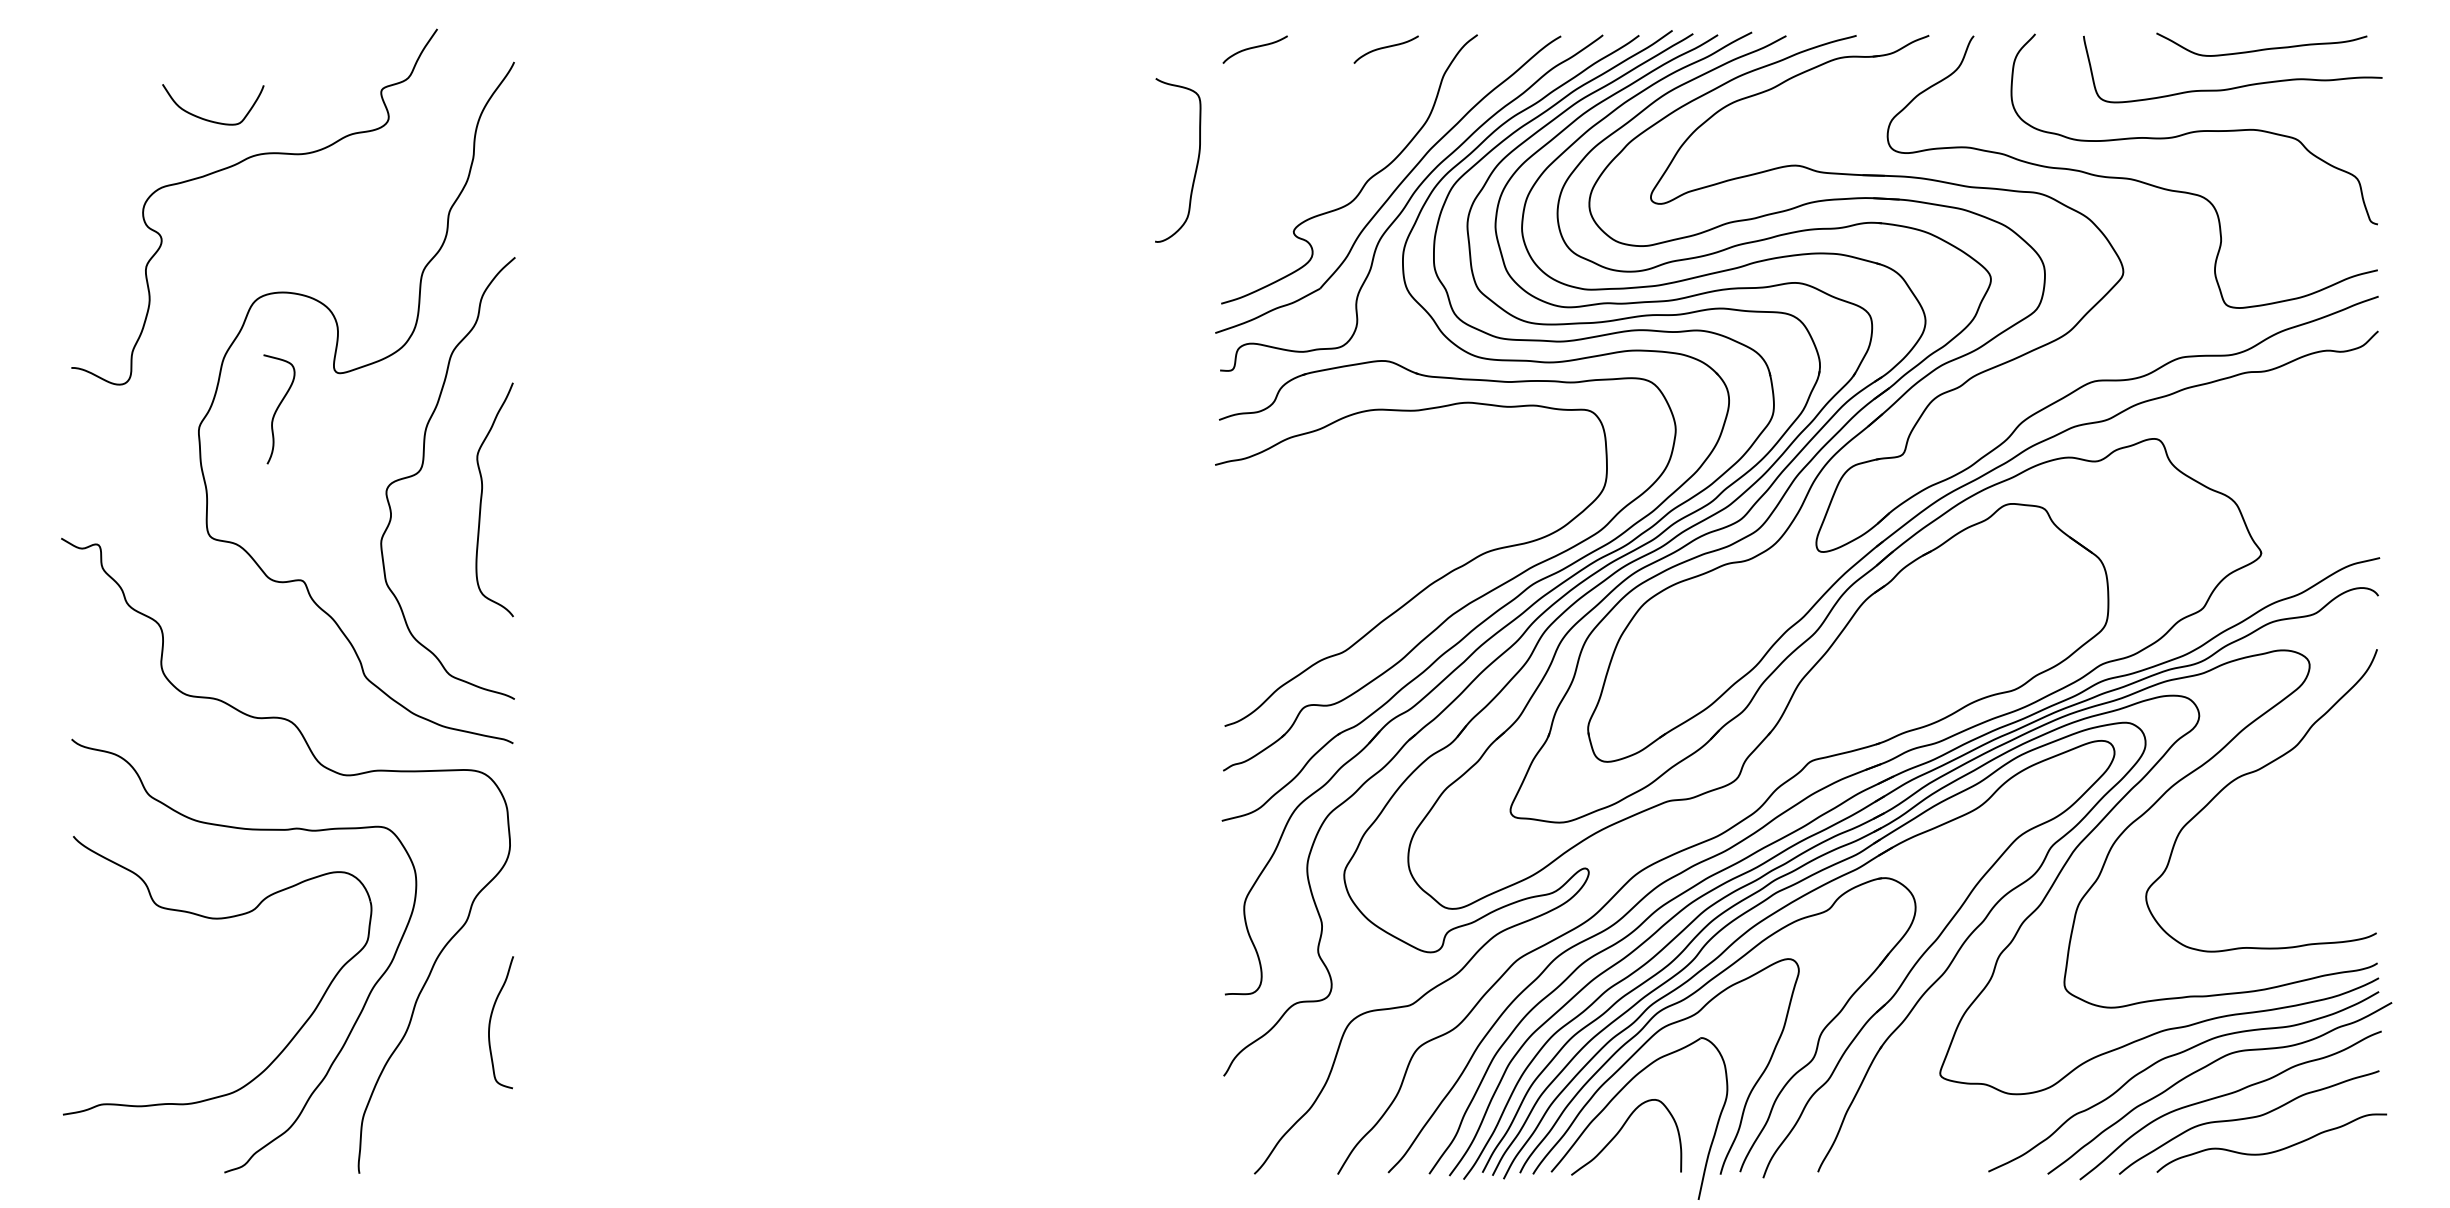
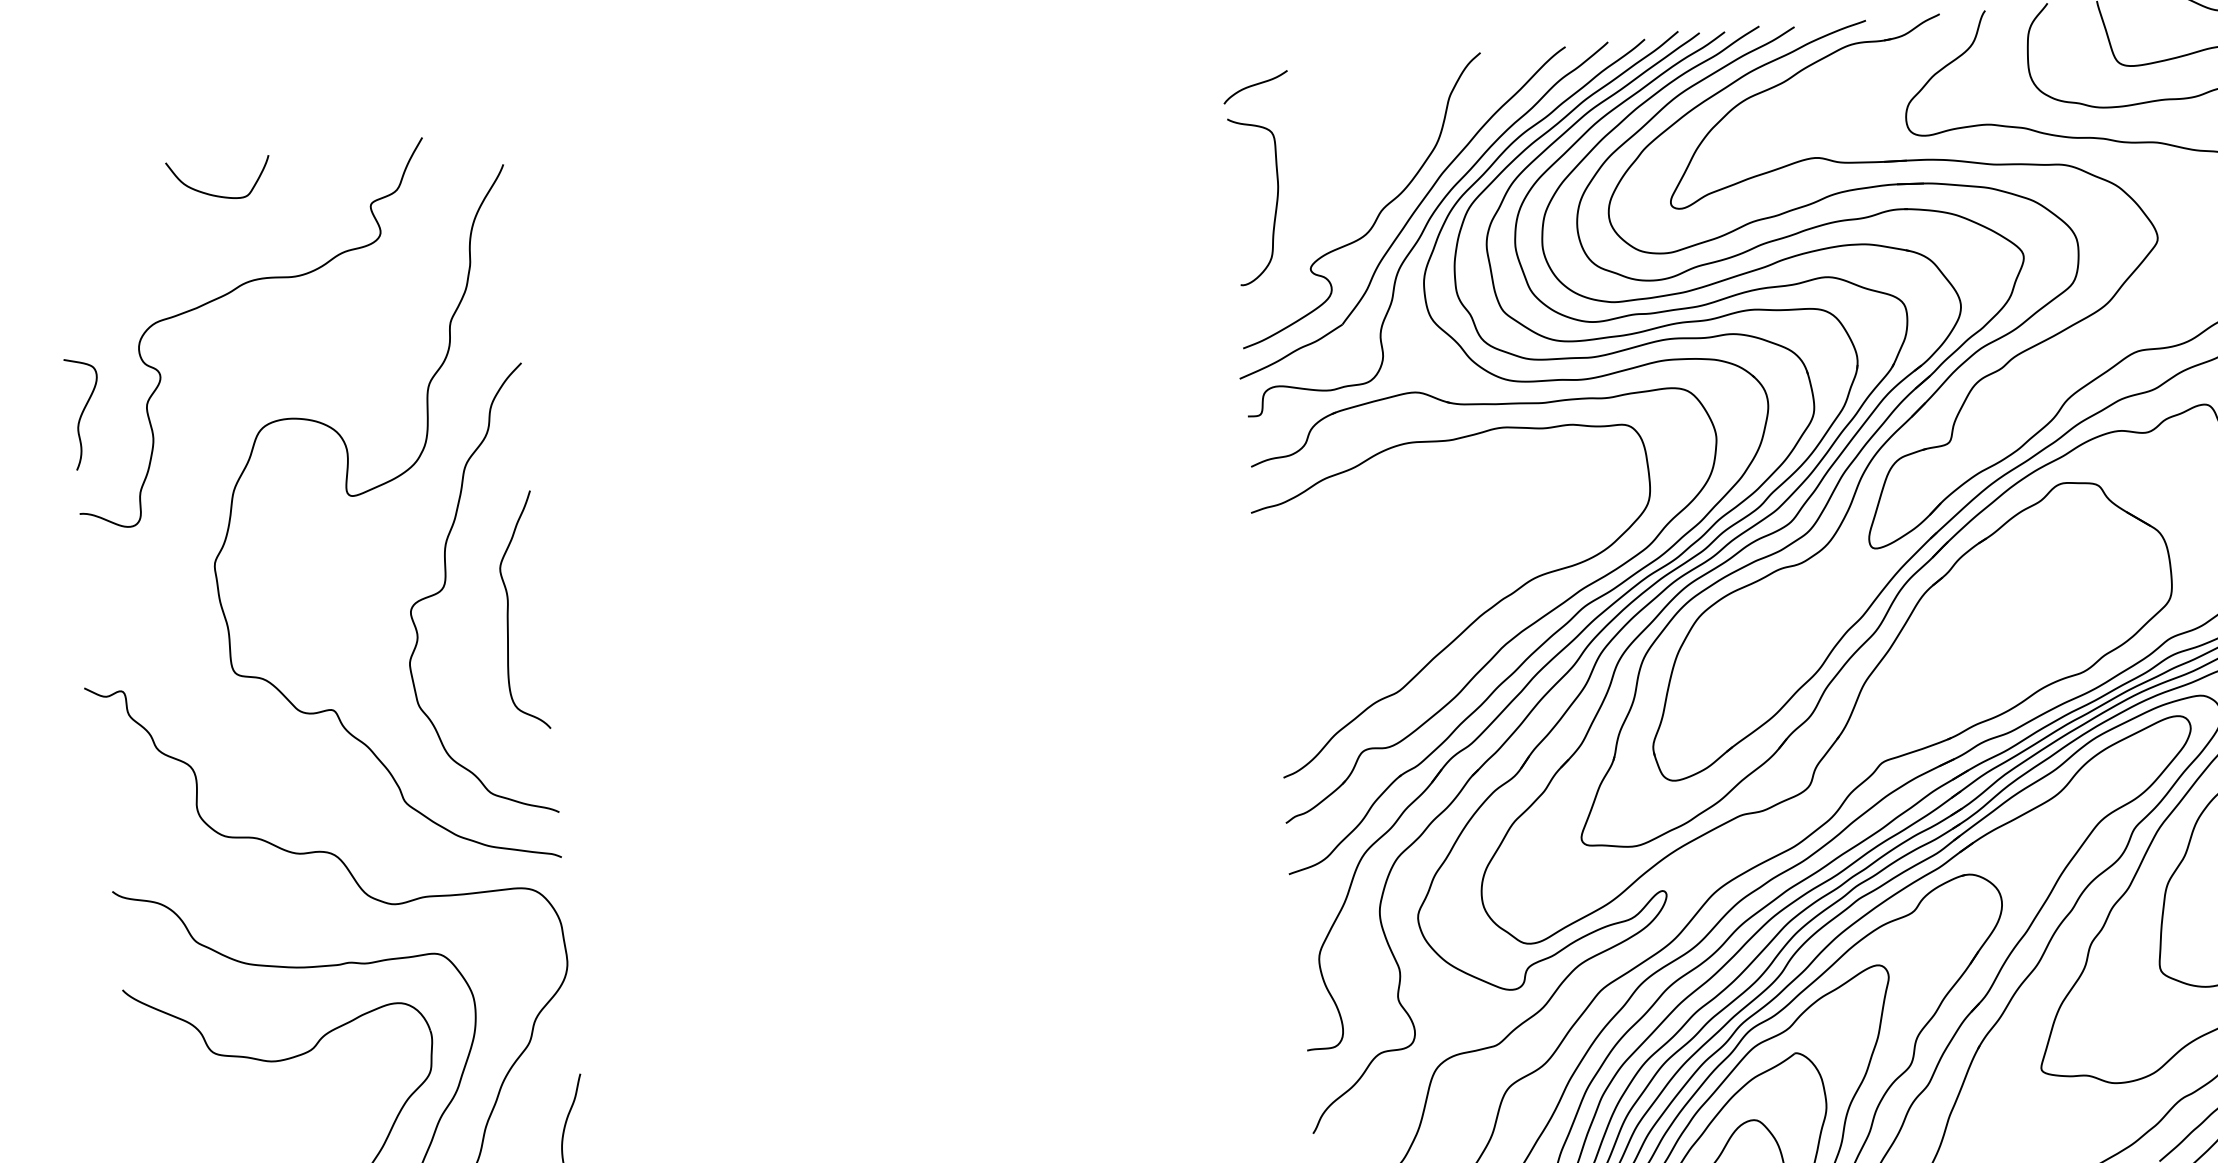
curve: (1385, 48) -> (1388, 74), removed
curve: (208, 119) -> (215, 194), moved
curve: (1196, 163) -> (1276, 202), moved
curve: (278, 408) -> (83, 412), moved

